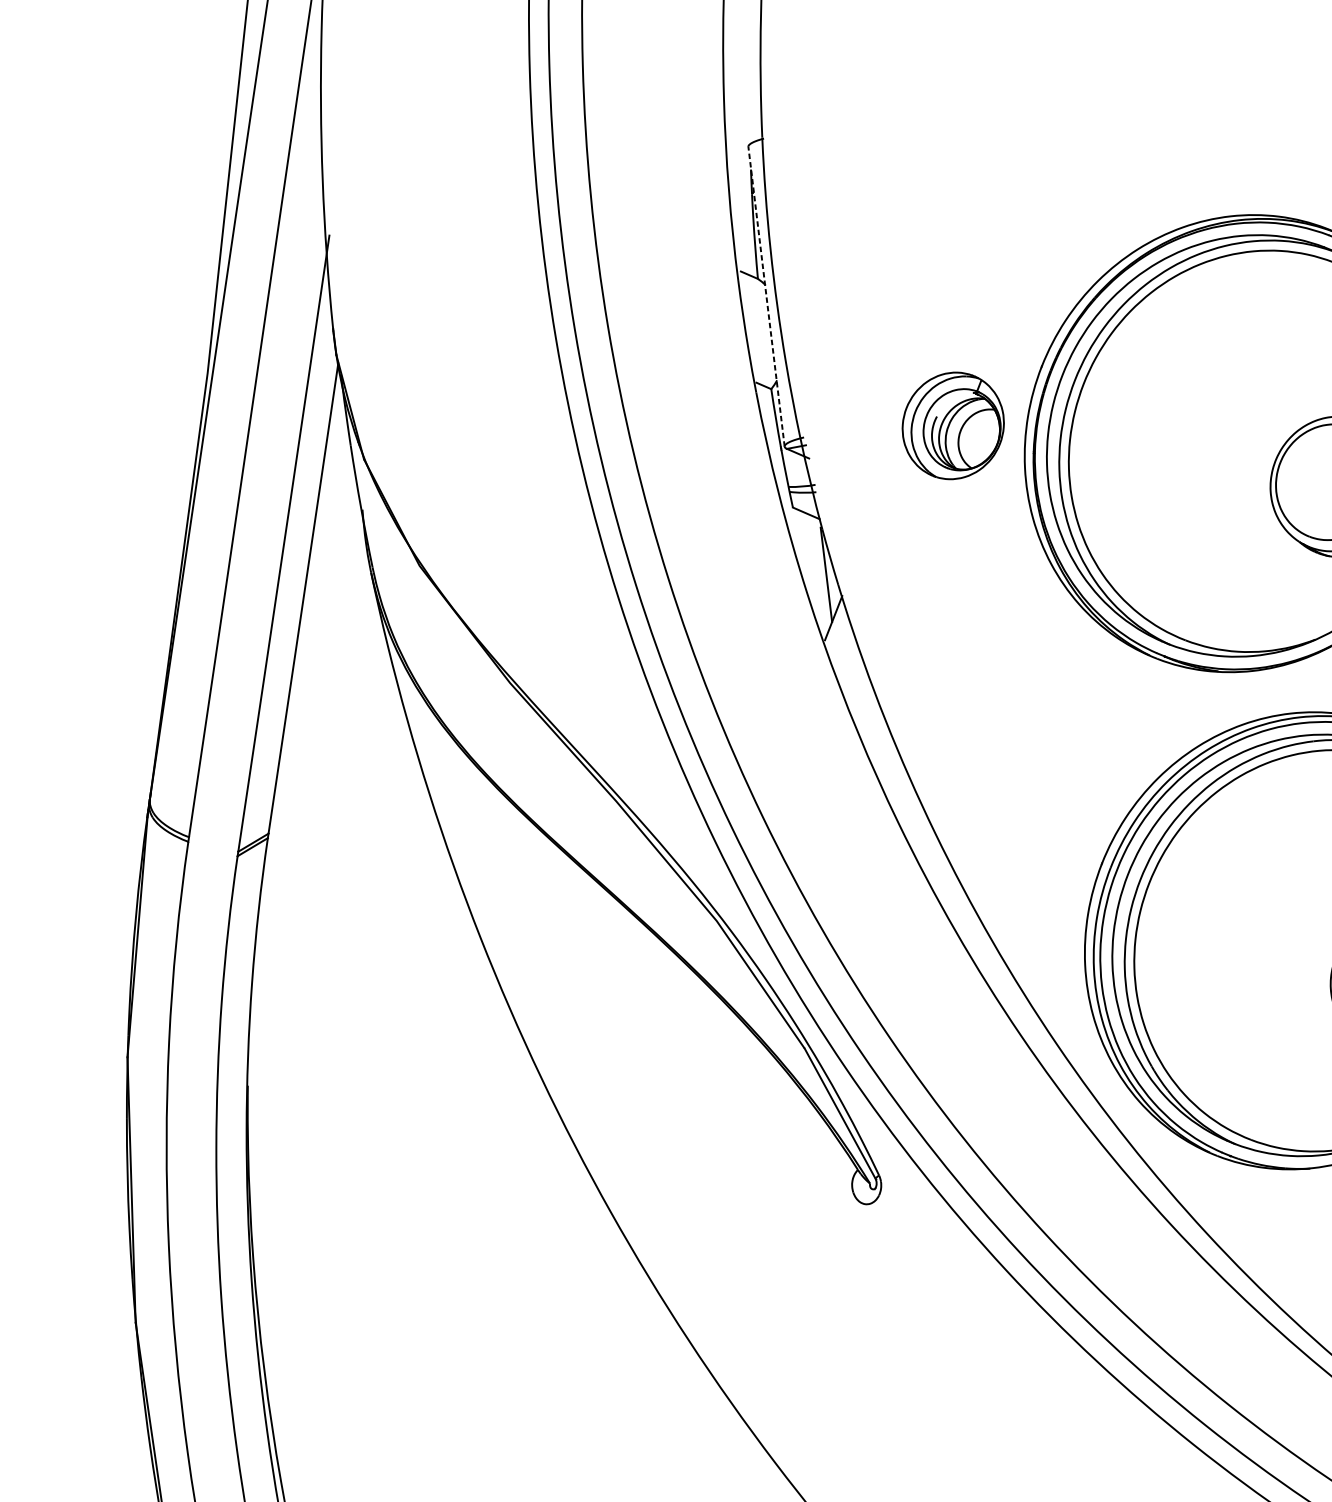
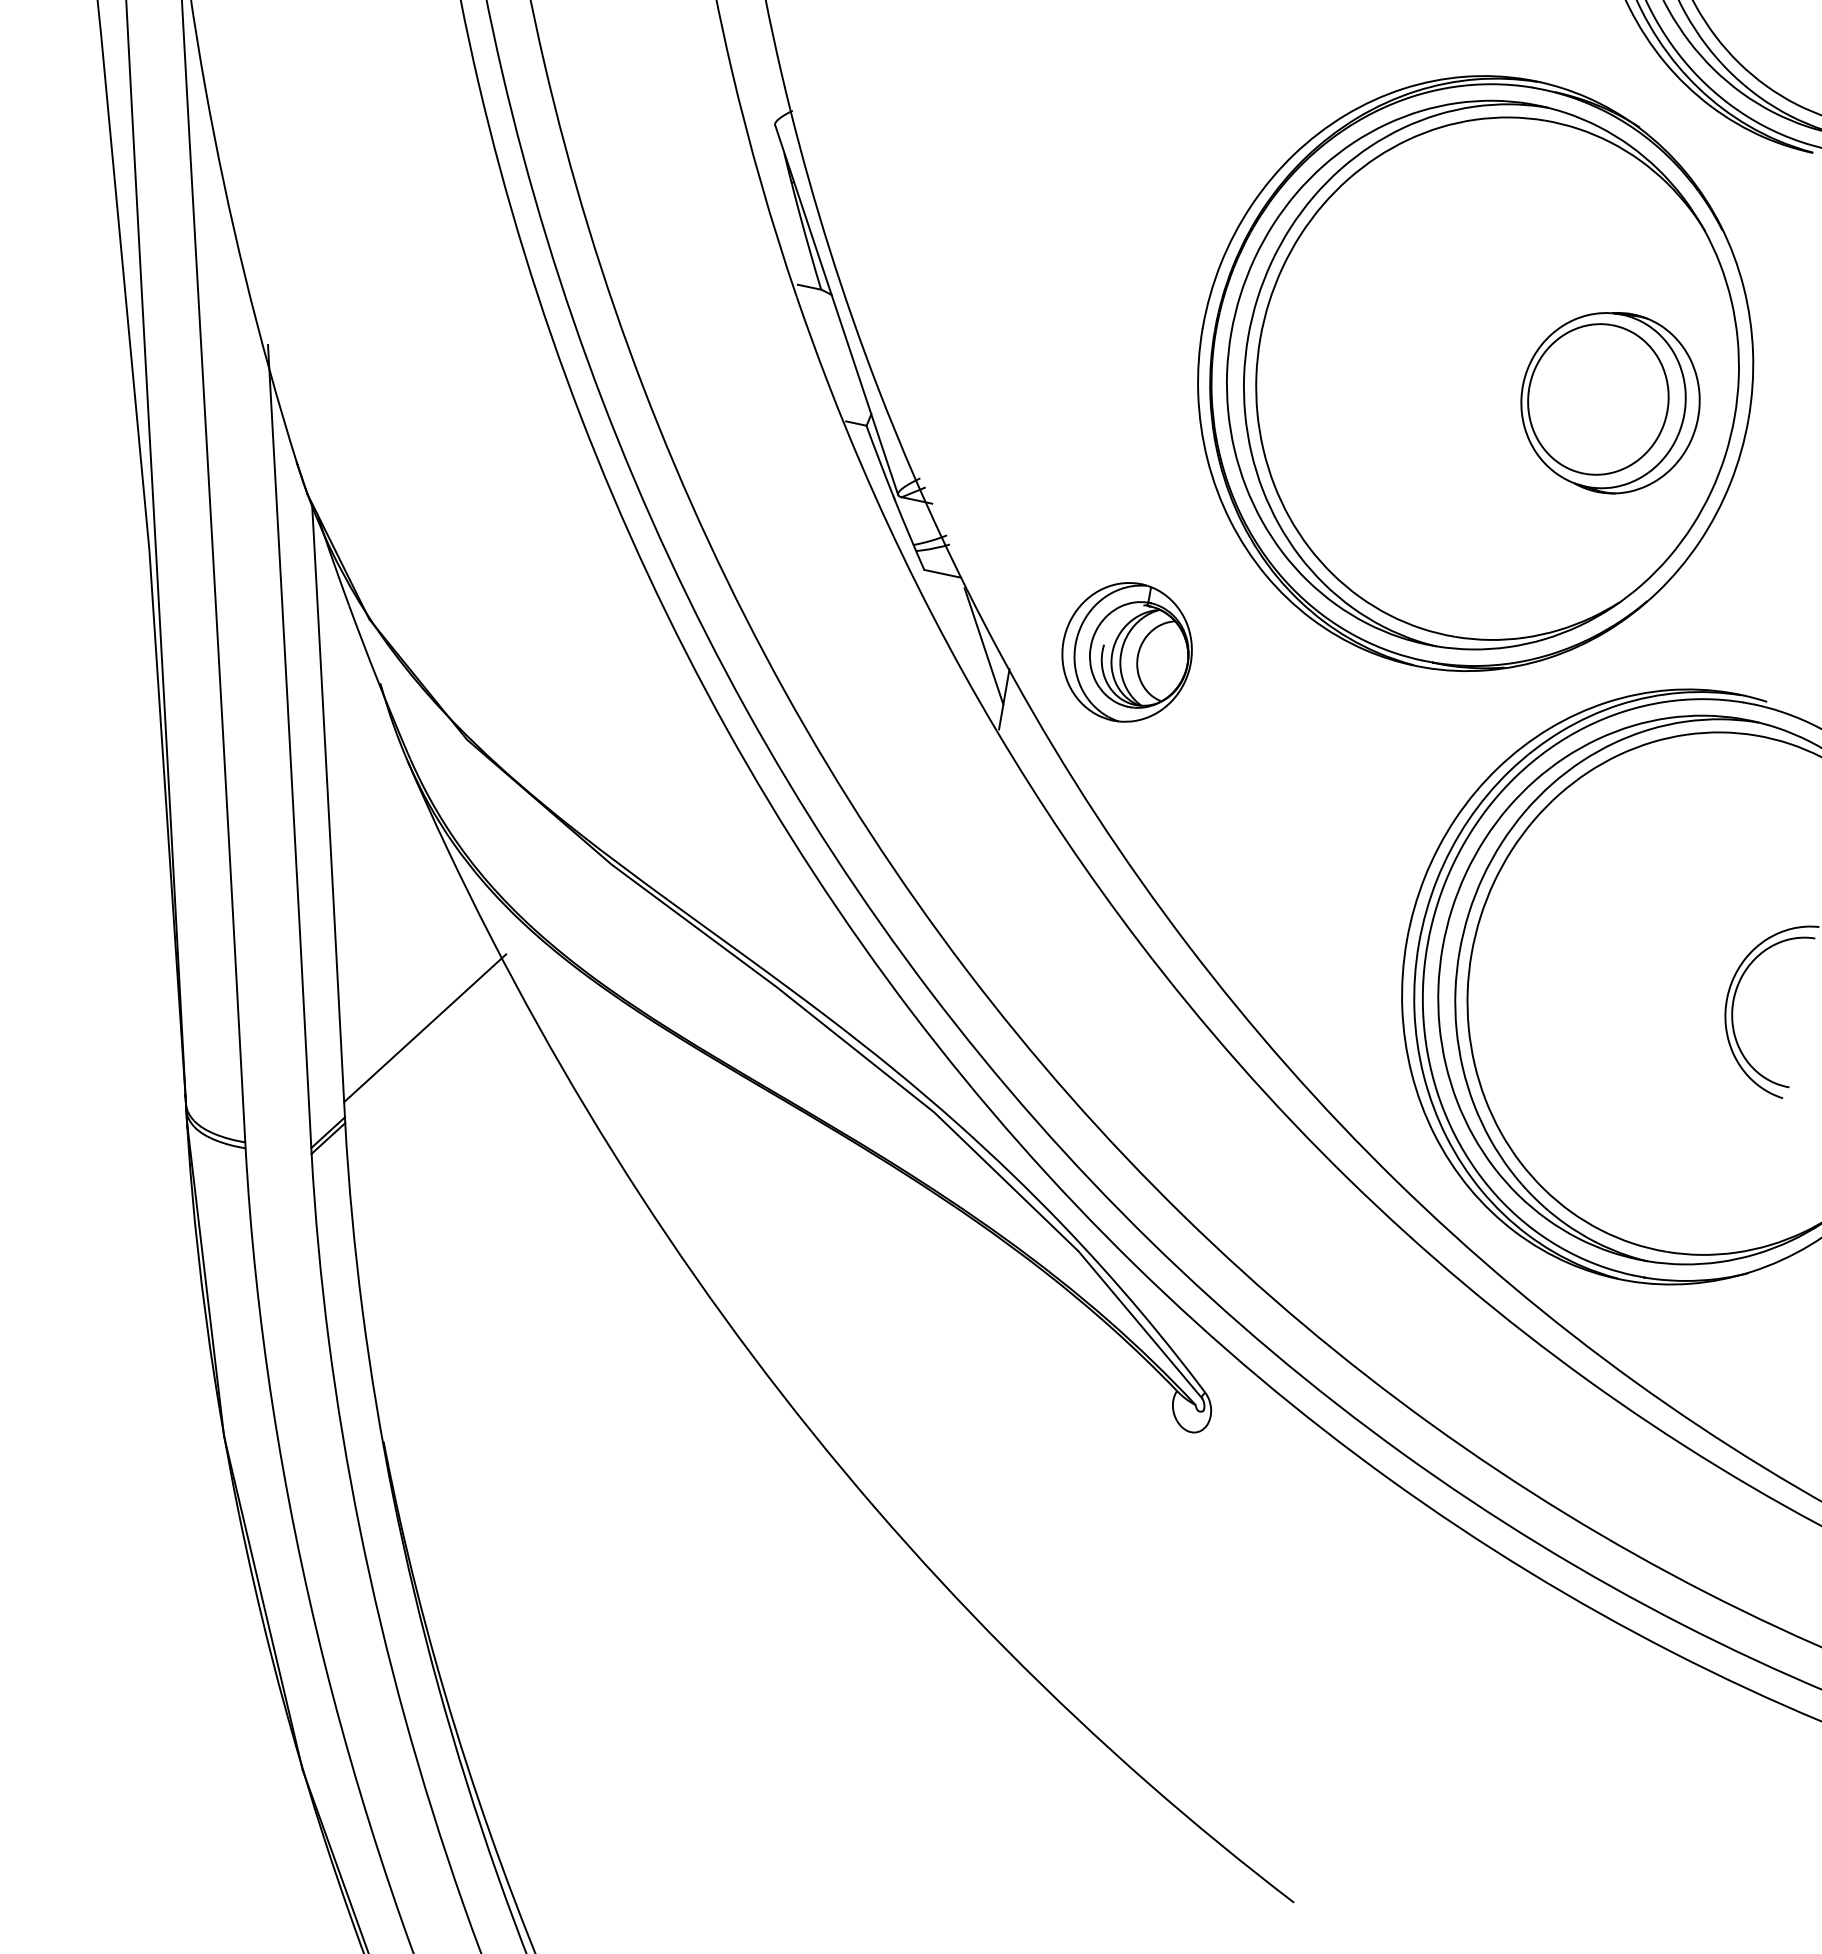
line: (766, 297) -> (836, 310), dashed -> solid
part: (952, 425) -> (1126, 652), moved
line: (343, 778) -> (425, 1028), added

